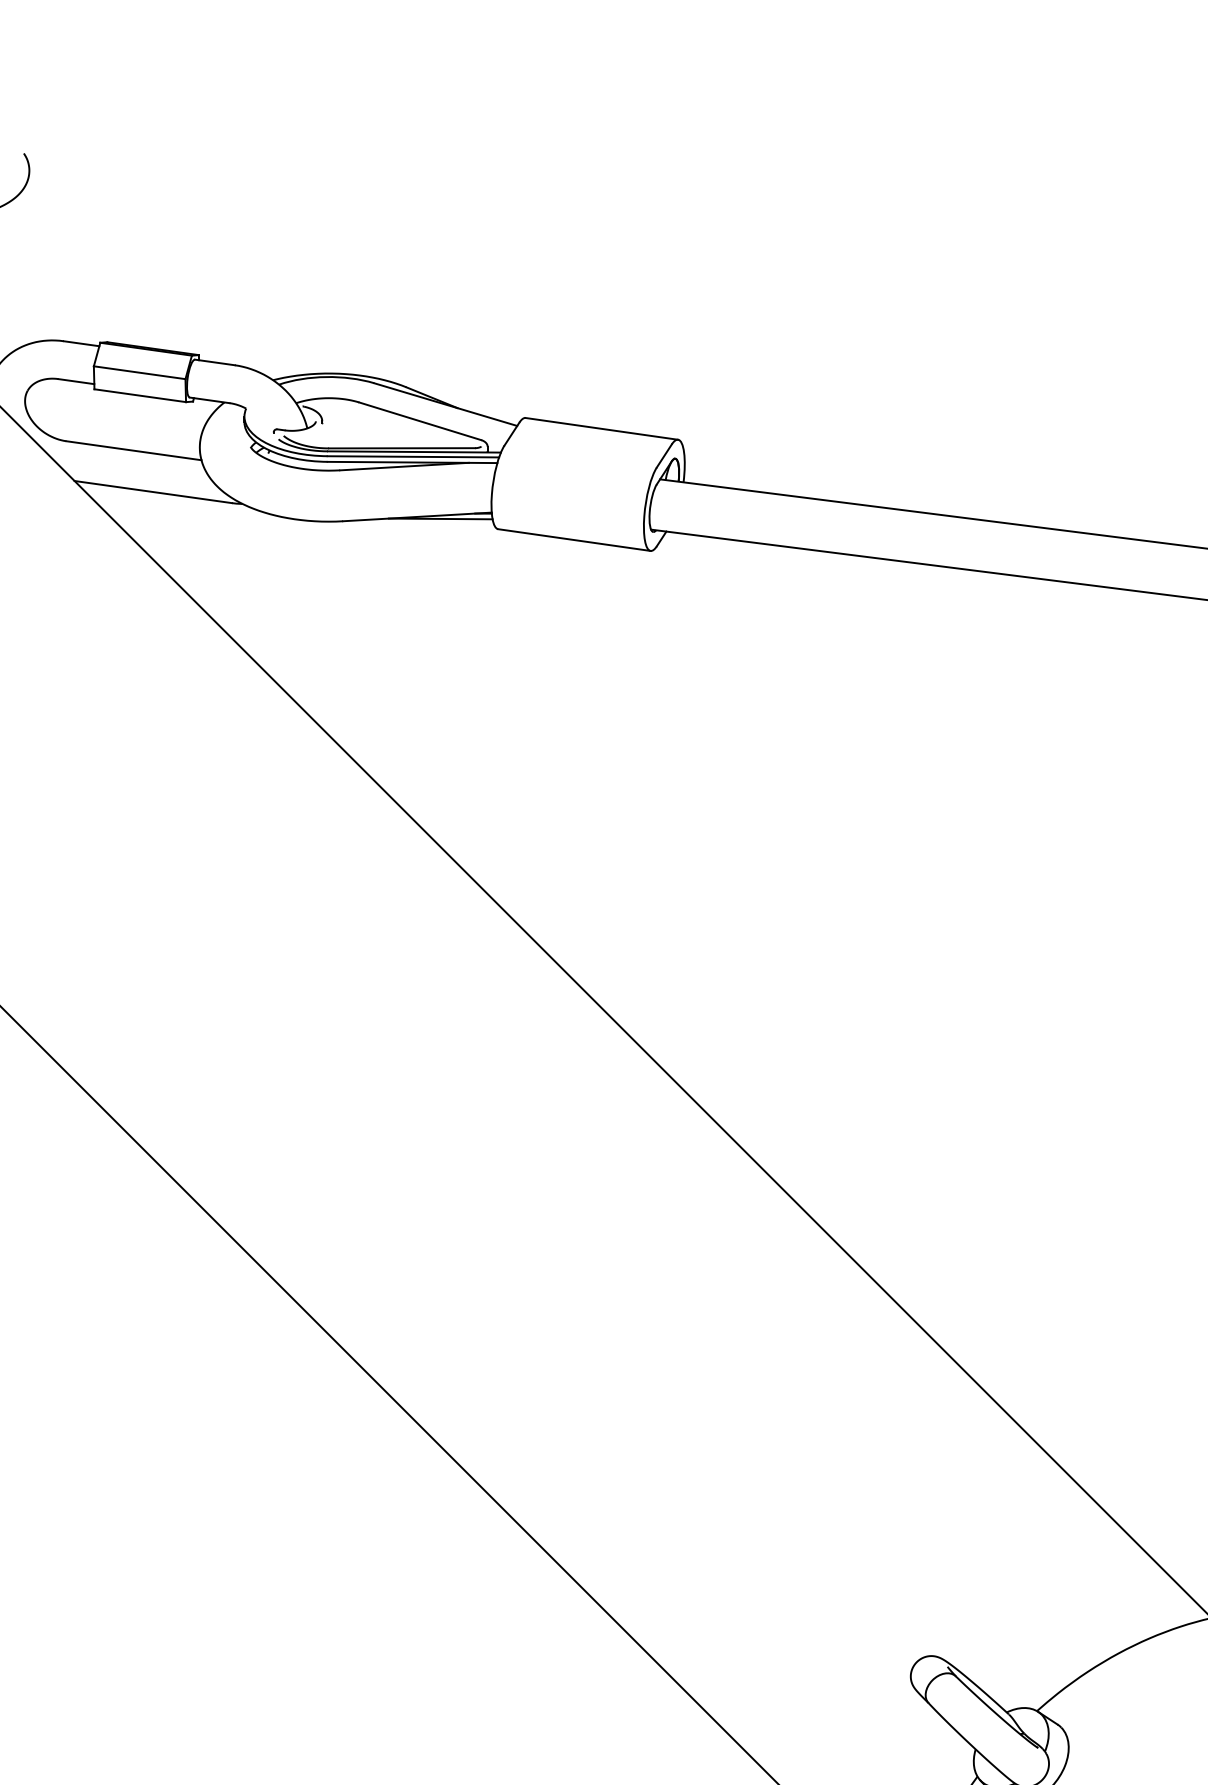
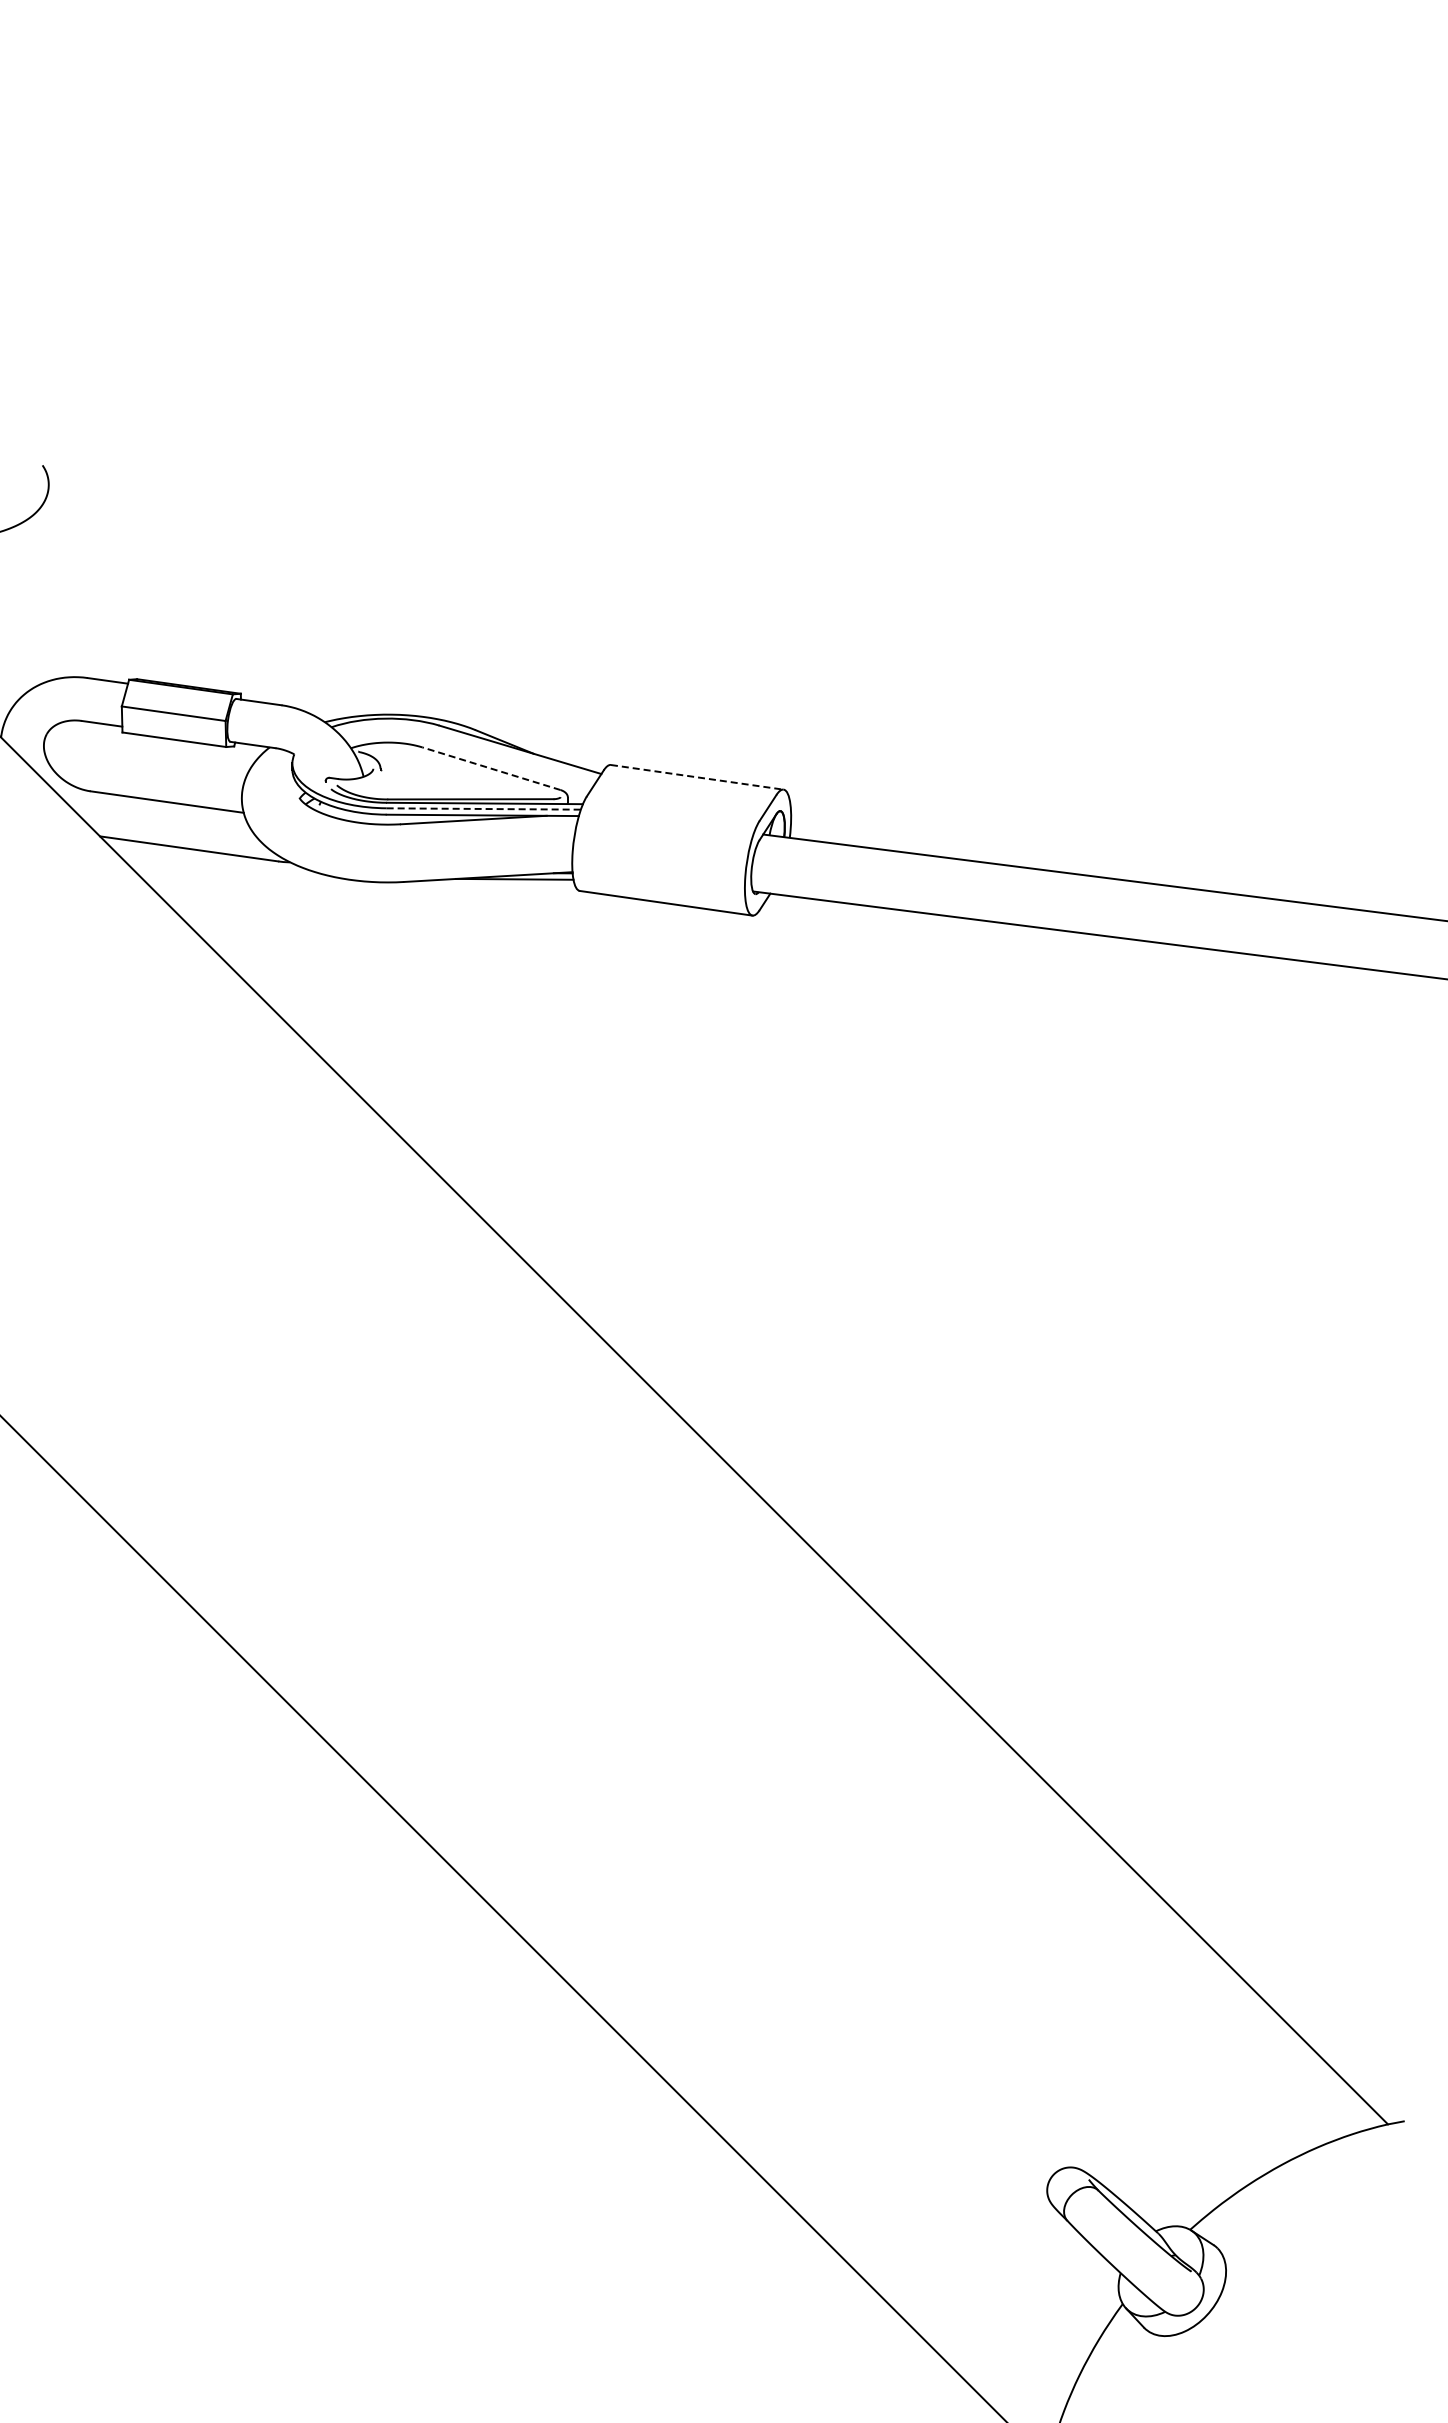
line: (420, 421) -> (491, 768), solid -> dashed
line: (602, 429) -> (697, 777), solid -> dashed
line: (414, 457) -> (484, 809), solid -> dashed

